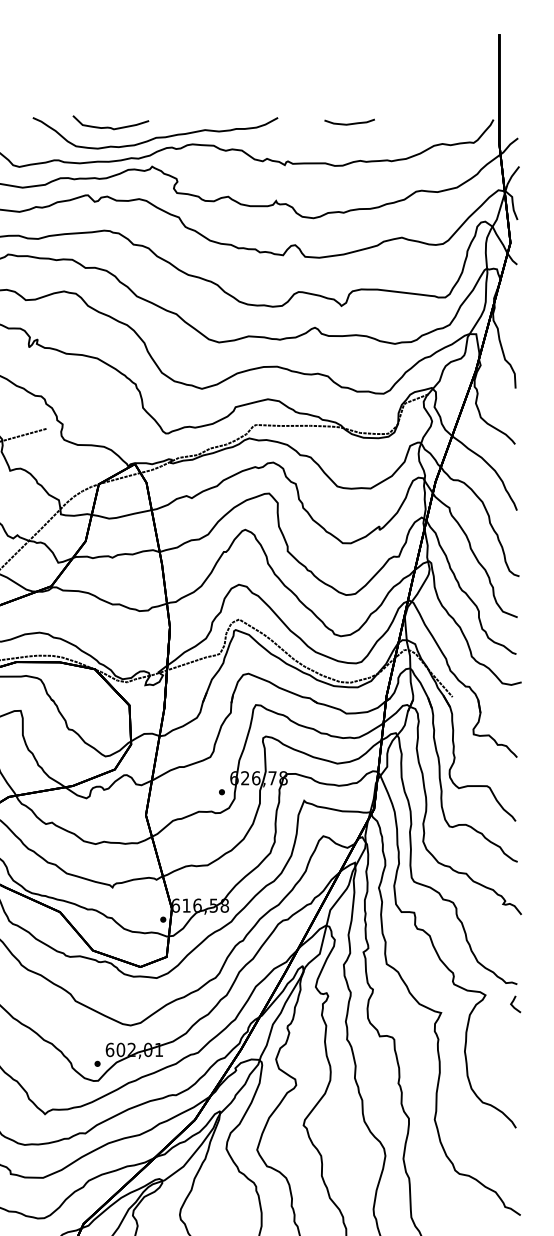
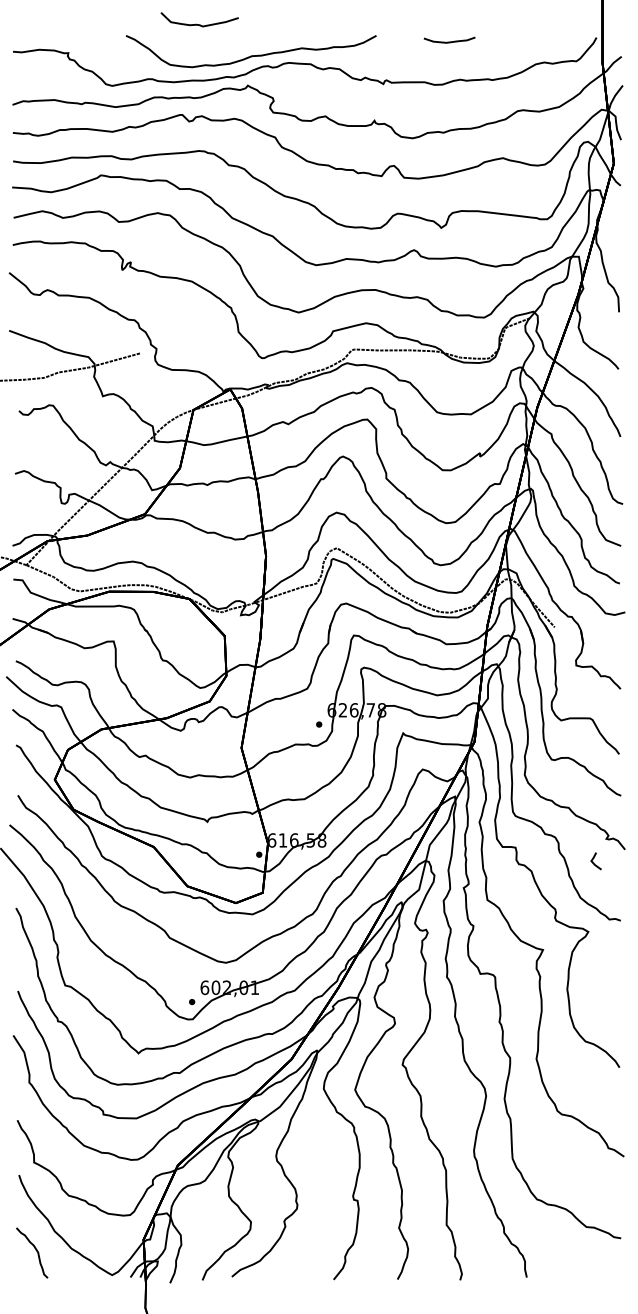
curve: (107, 126) -> (196, 23), moved
line: (513, 1004) -> (593, 861), moved

